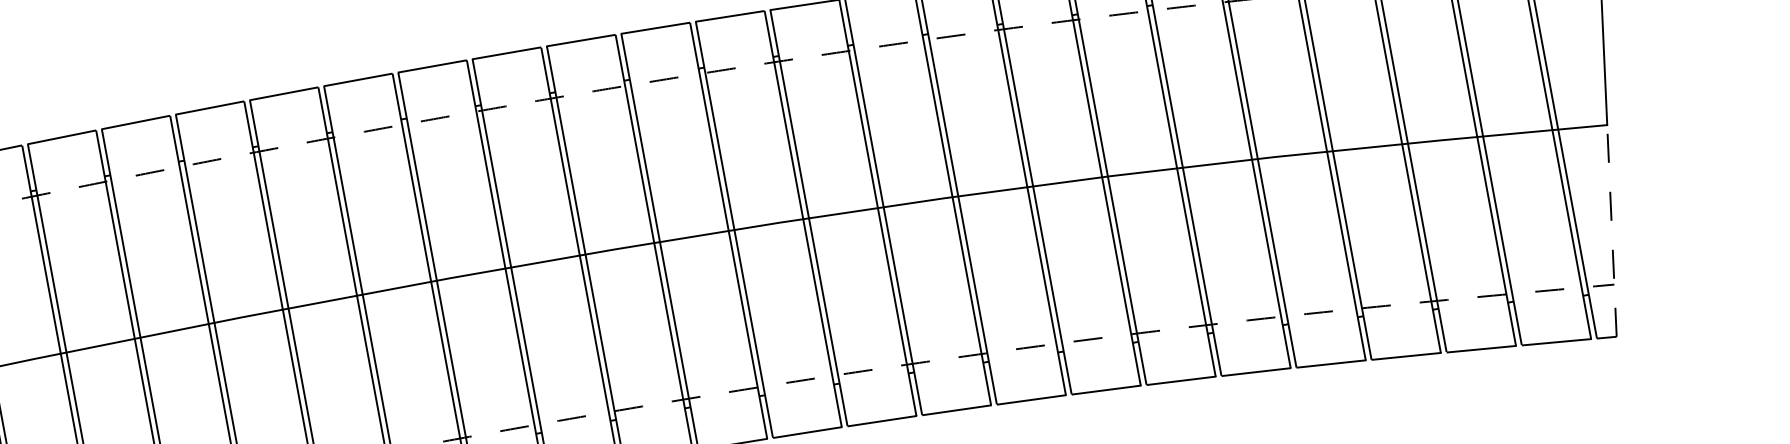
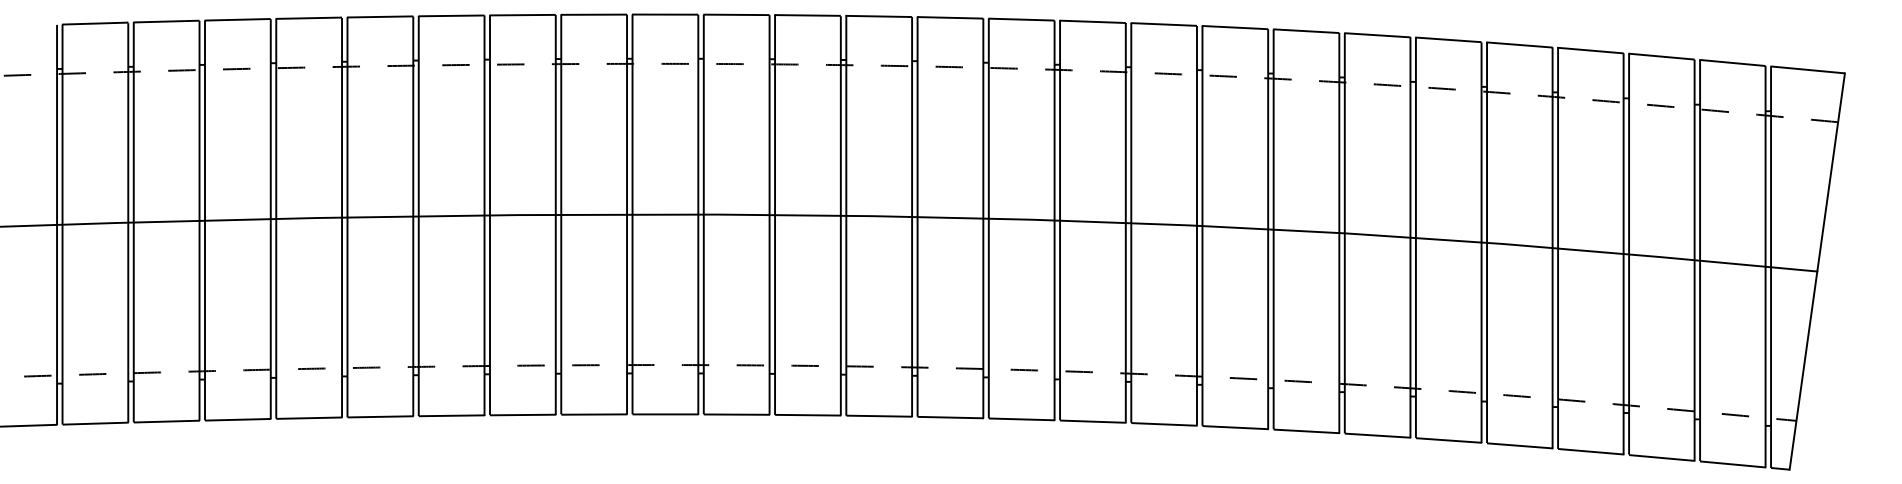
line: (1611, 230) -> (1803, 370), dashed -> solid

